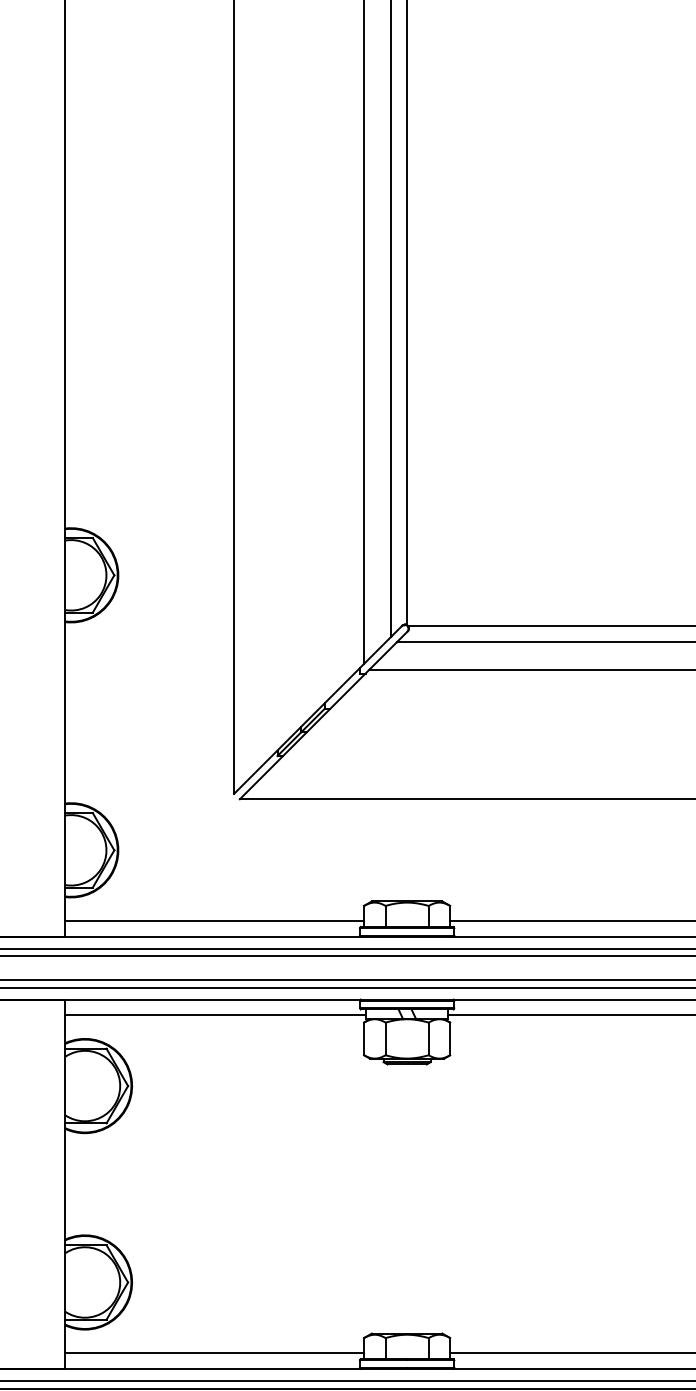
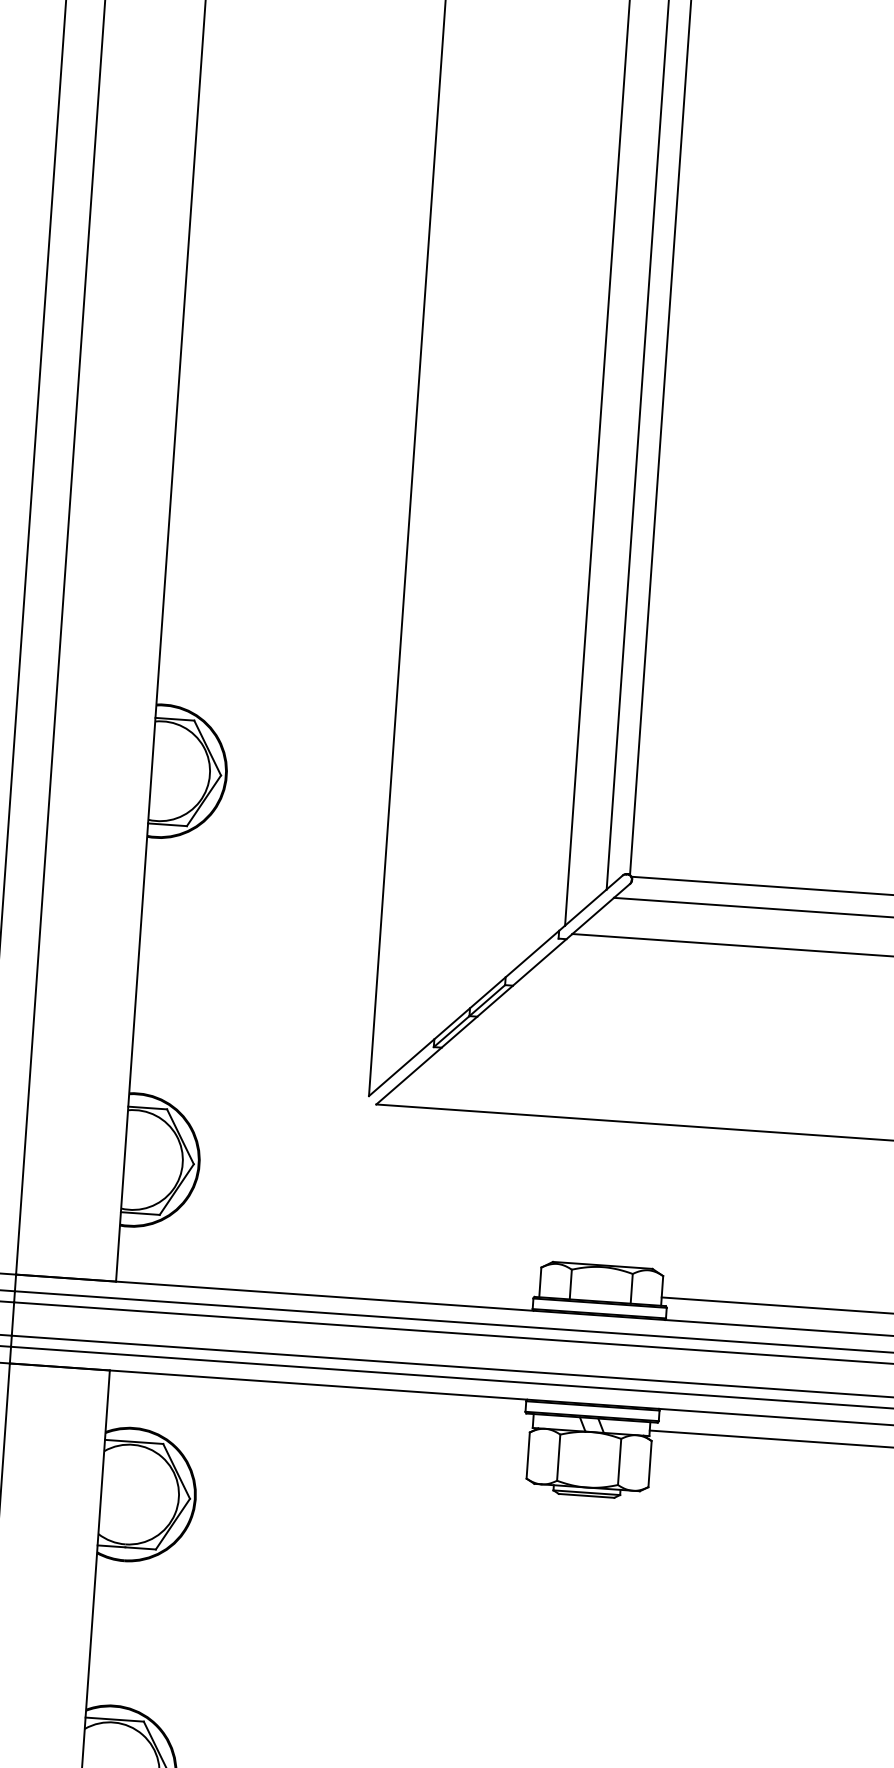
line: (214, 921) -> (328, 1274), removed
line: (215, 1015) -> (320, 1407), removed

